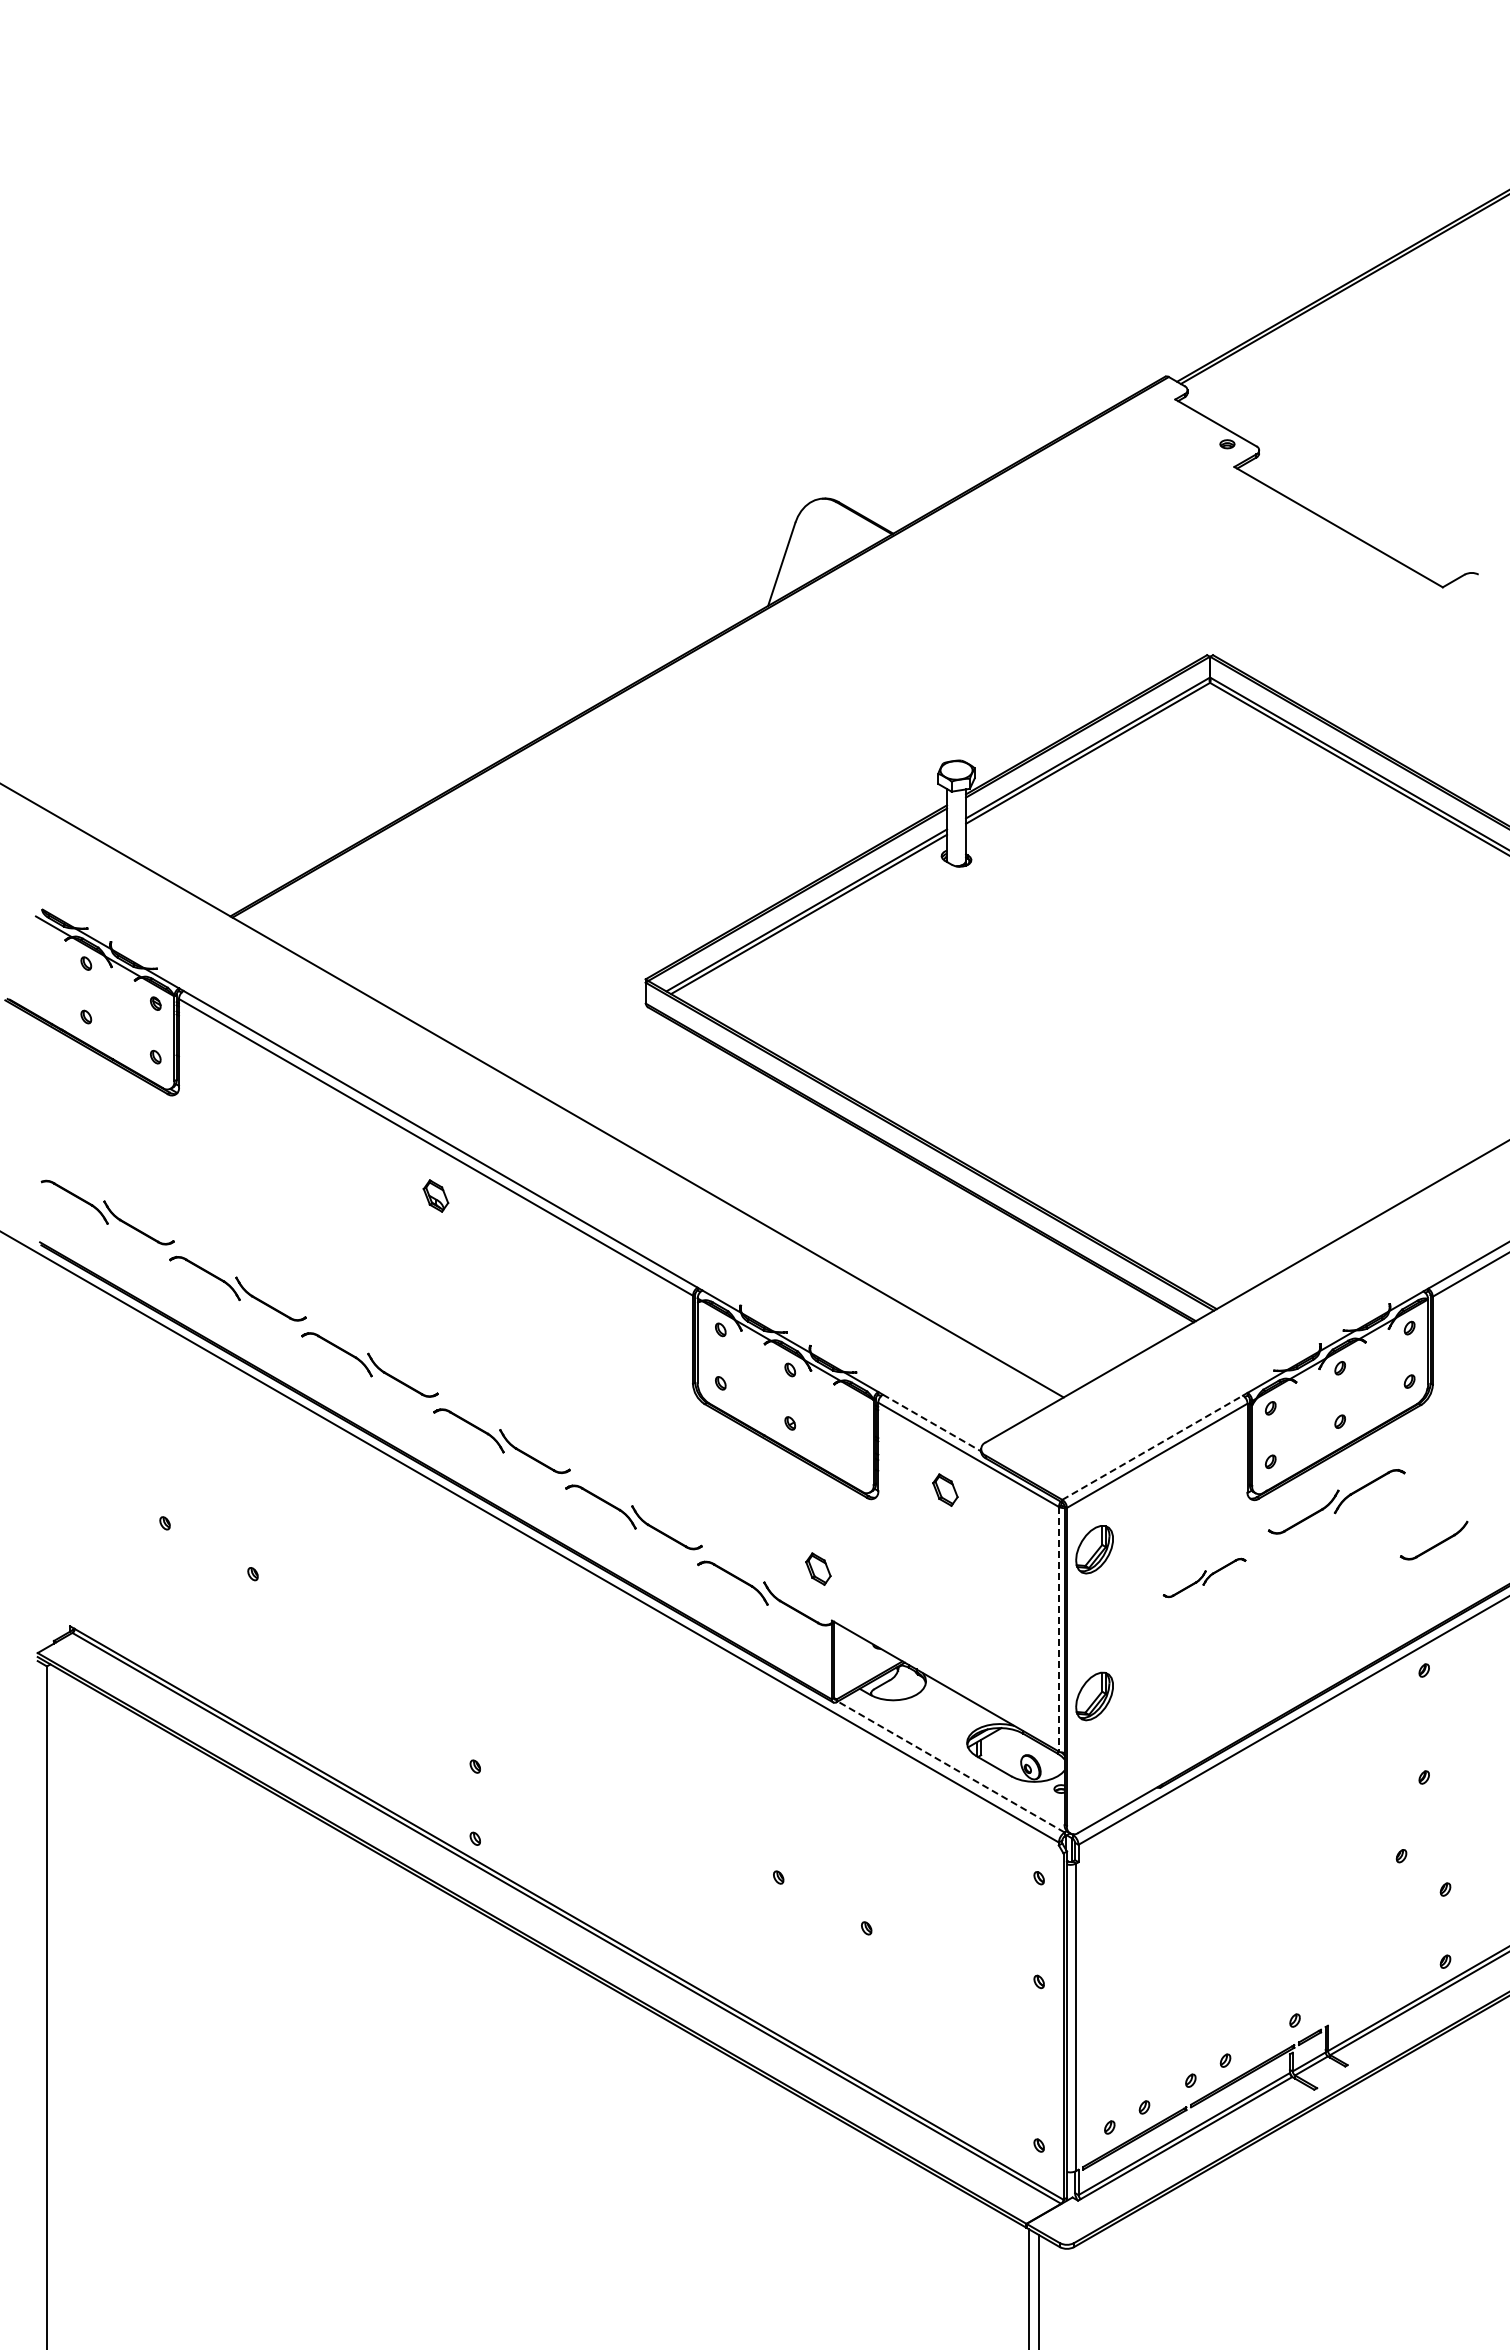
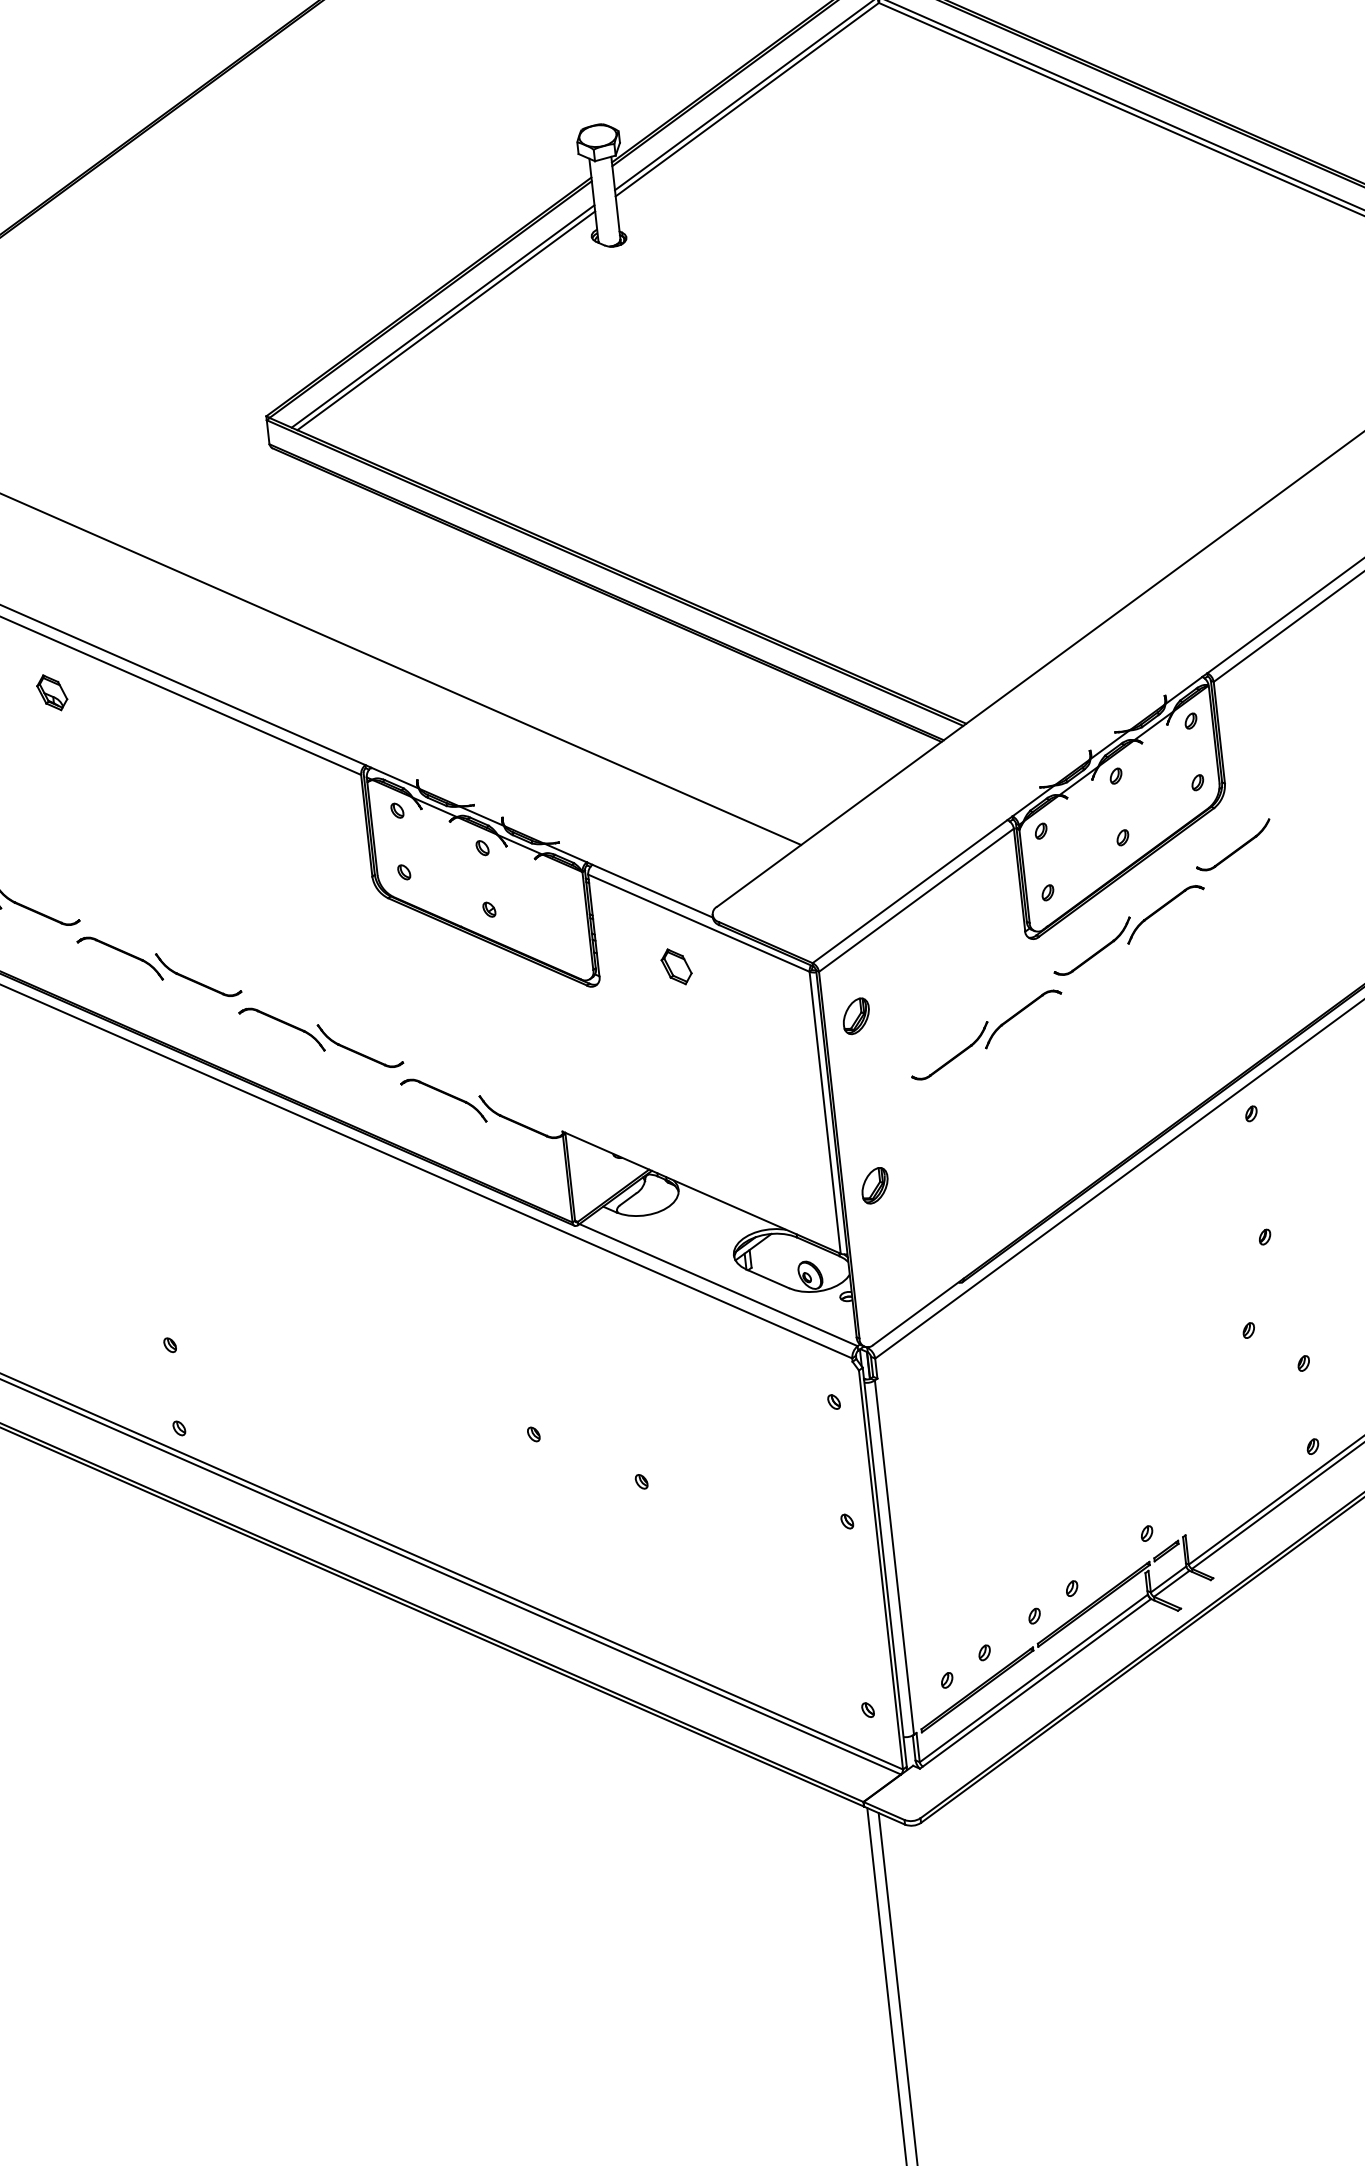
line: (932, 1423) -> (653, 891), dashed -> solid
line: (1153, 1447) -> (911, 891), dashed -> solid
part: (1433, 1540) -> (1232, 845), moved
part: (1094, 1549) -> (856, 1016), size x0.62
part: (818, 1568) -> (540, 1073), removed
part: (1204, 1577) -> (986, 1034), size x1.67
line: (1058, 1629) -> (824, 1113), dashed -> solid
part: (1094, 1696) -> (874, 1185), size x0.62
line: (950, 1766) -> (717, 1284), dashed -> solid

